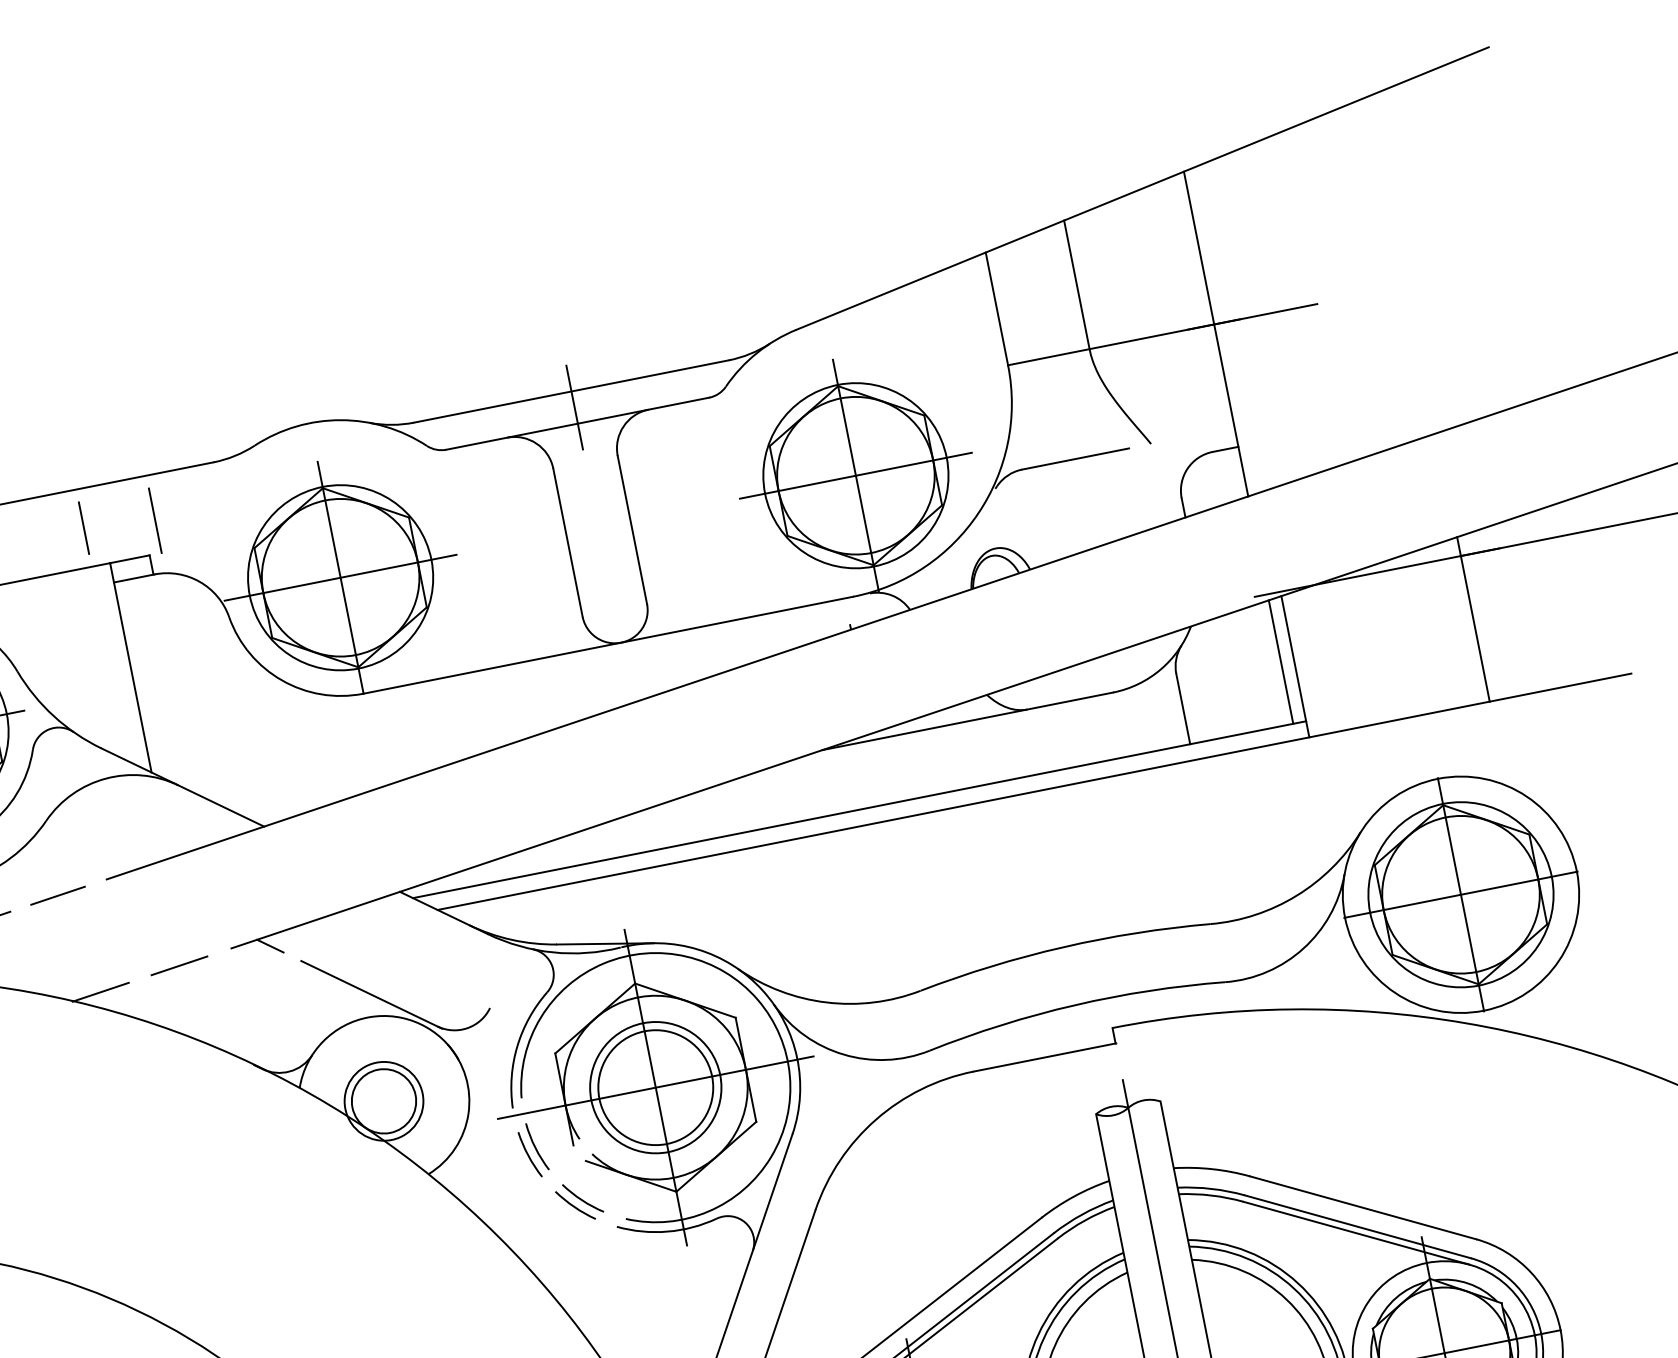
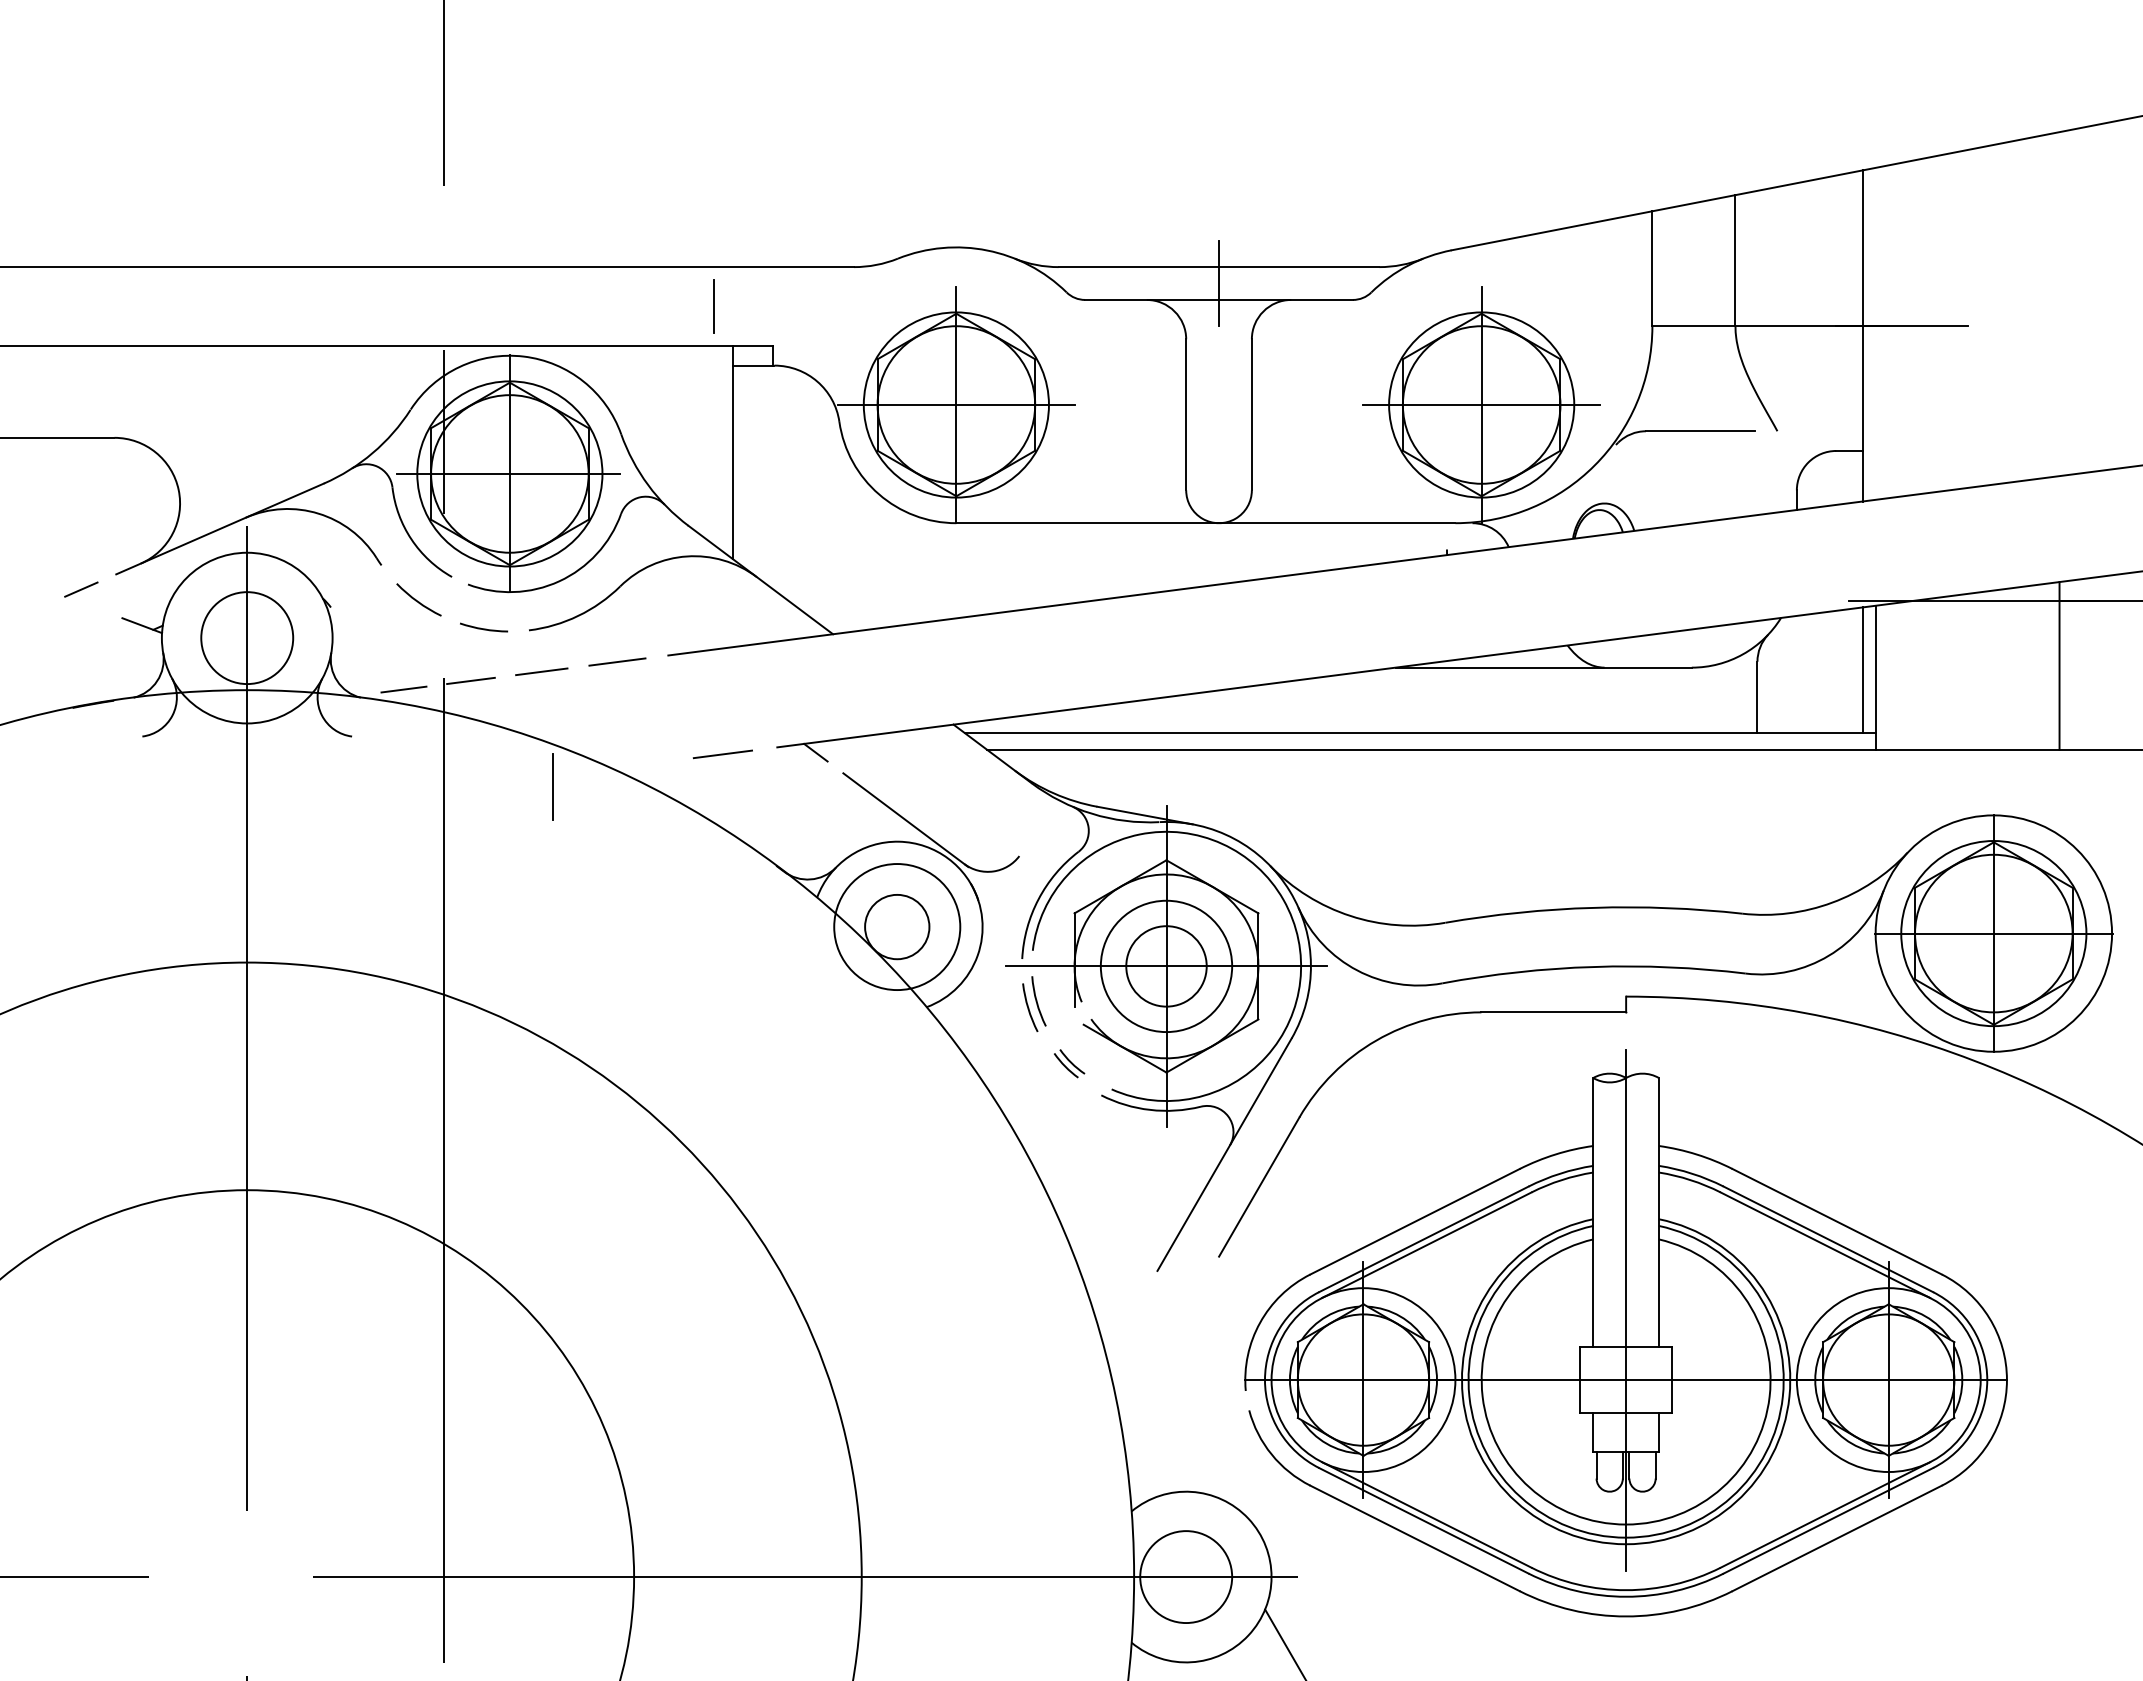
line: (155, 520) -> (552, 786), moved
line: (100, 991) -> (640, 764), removed
circle: (655, 1086) -> (1166, 965), size x0.7
circle: (383, 1100) -> (896, 926), size x1.6
part: (579, 1201) -> (1069, 1063), size x0.7

